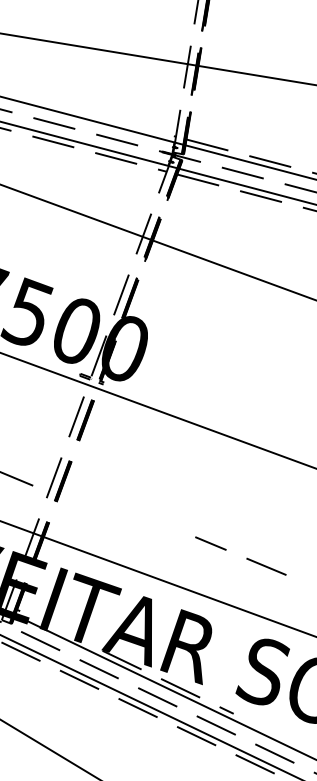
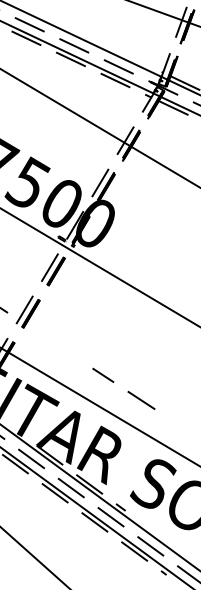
line: (246, 558) -> (127, 391), moved

